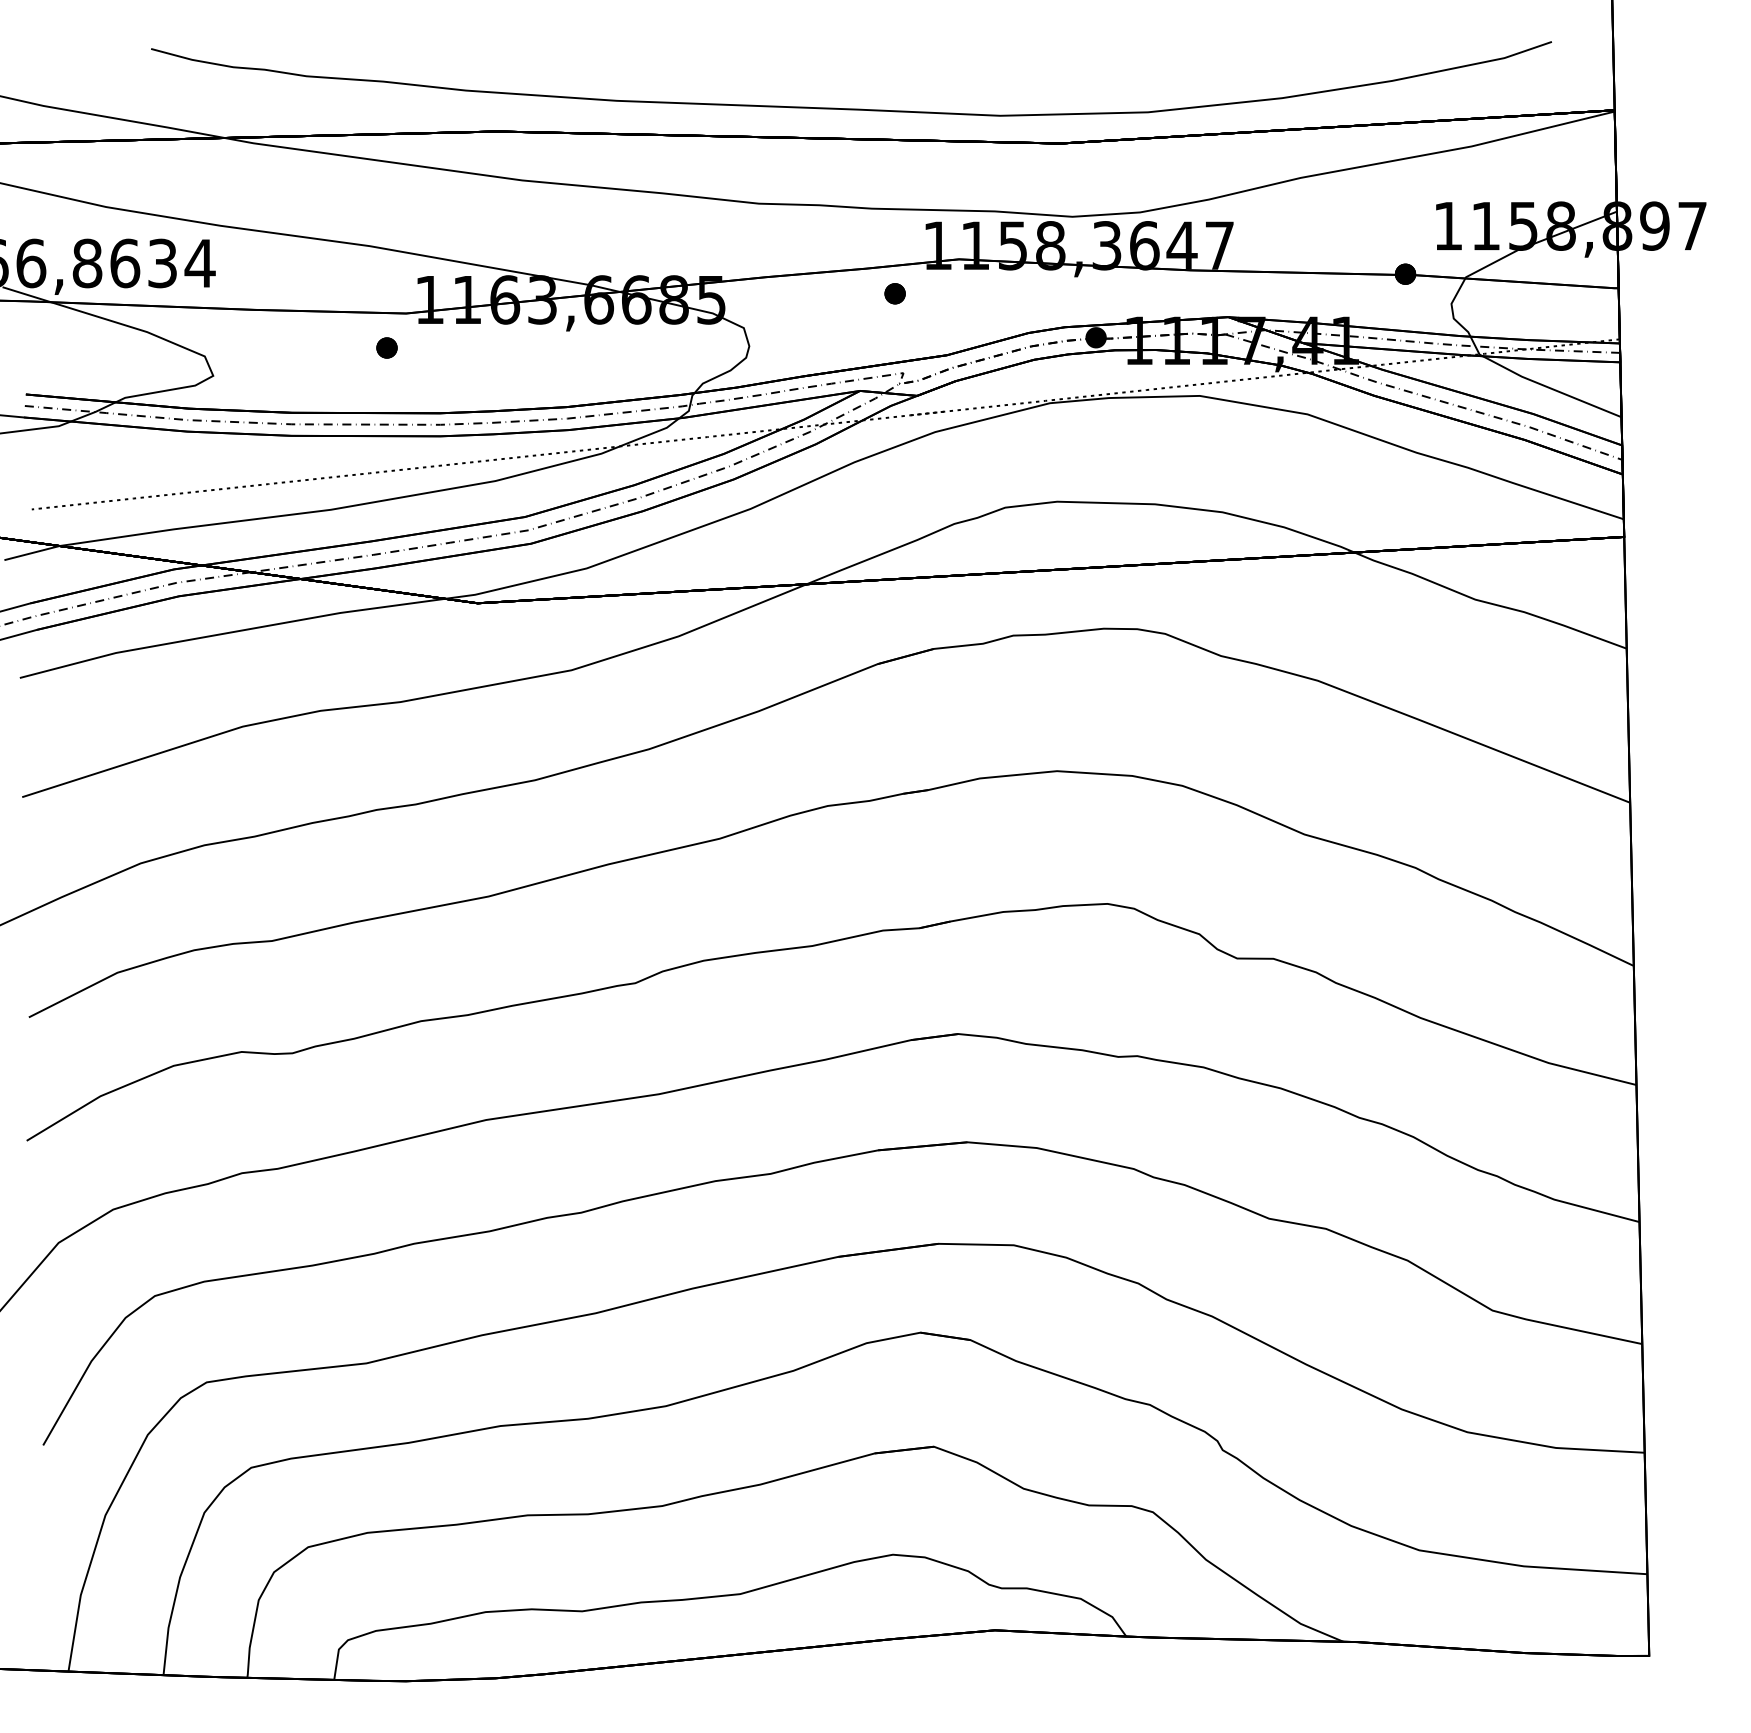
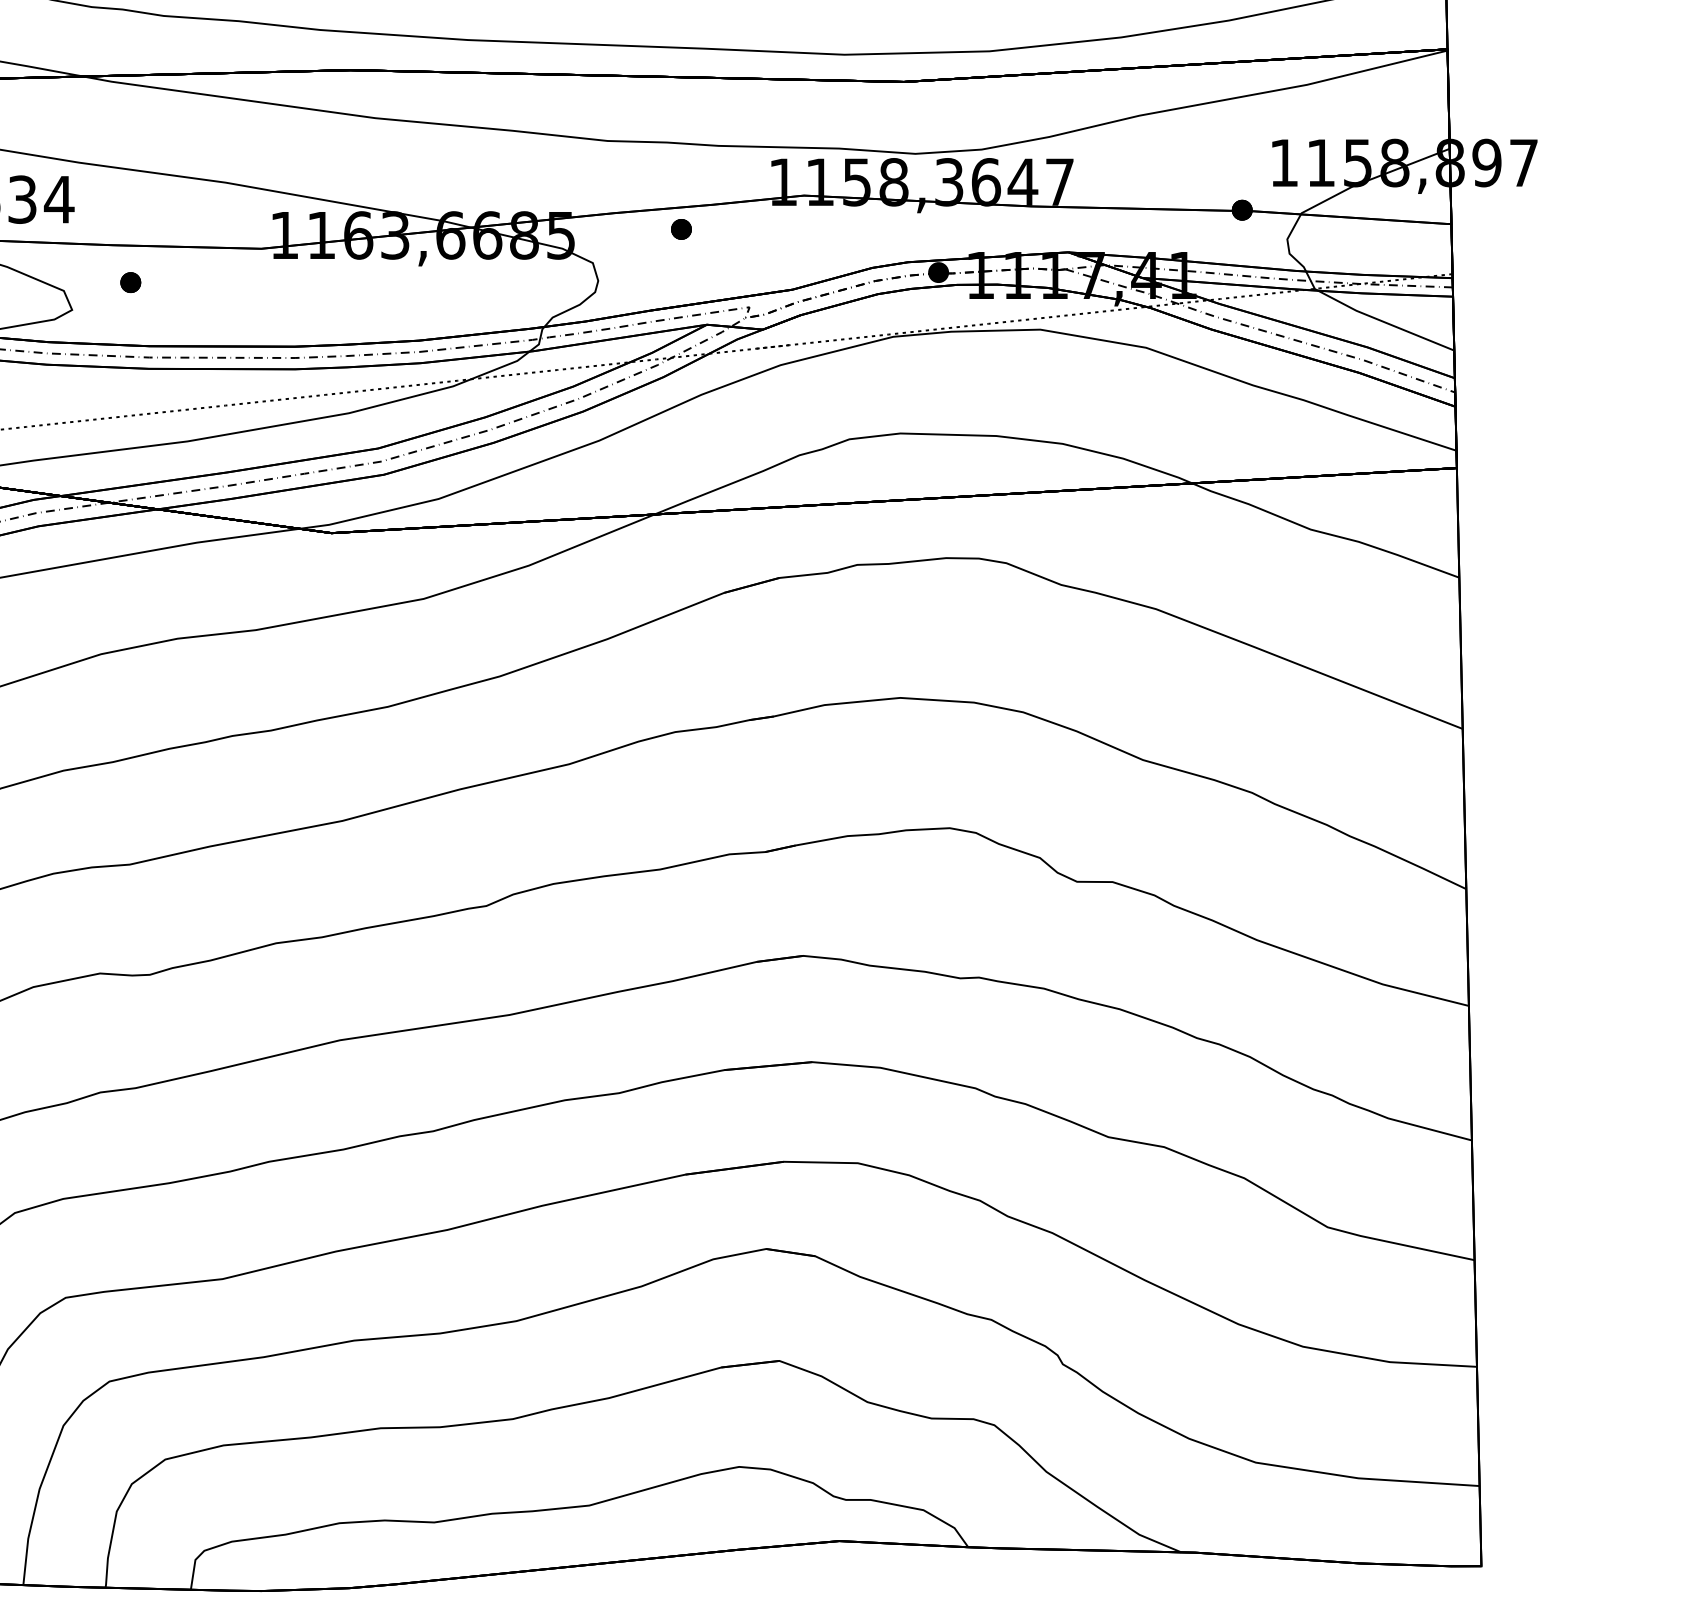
part: (894, 293) -> (680, 229), moved
part: (386, 347) -> (130, 282), moved

